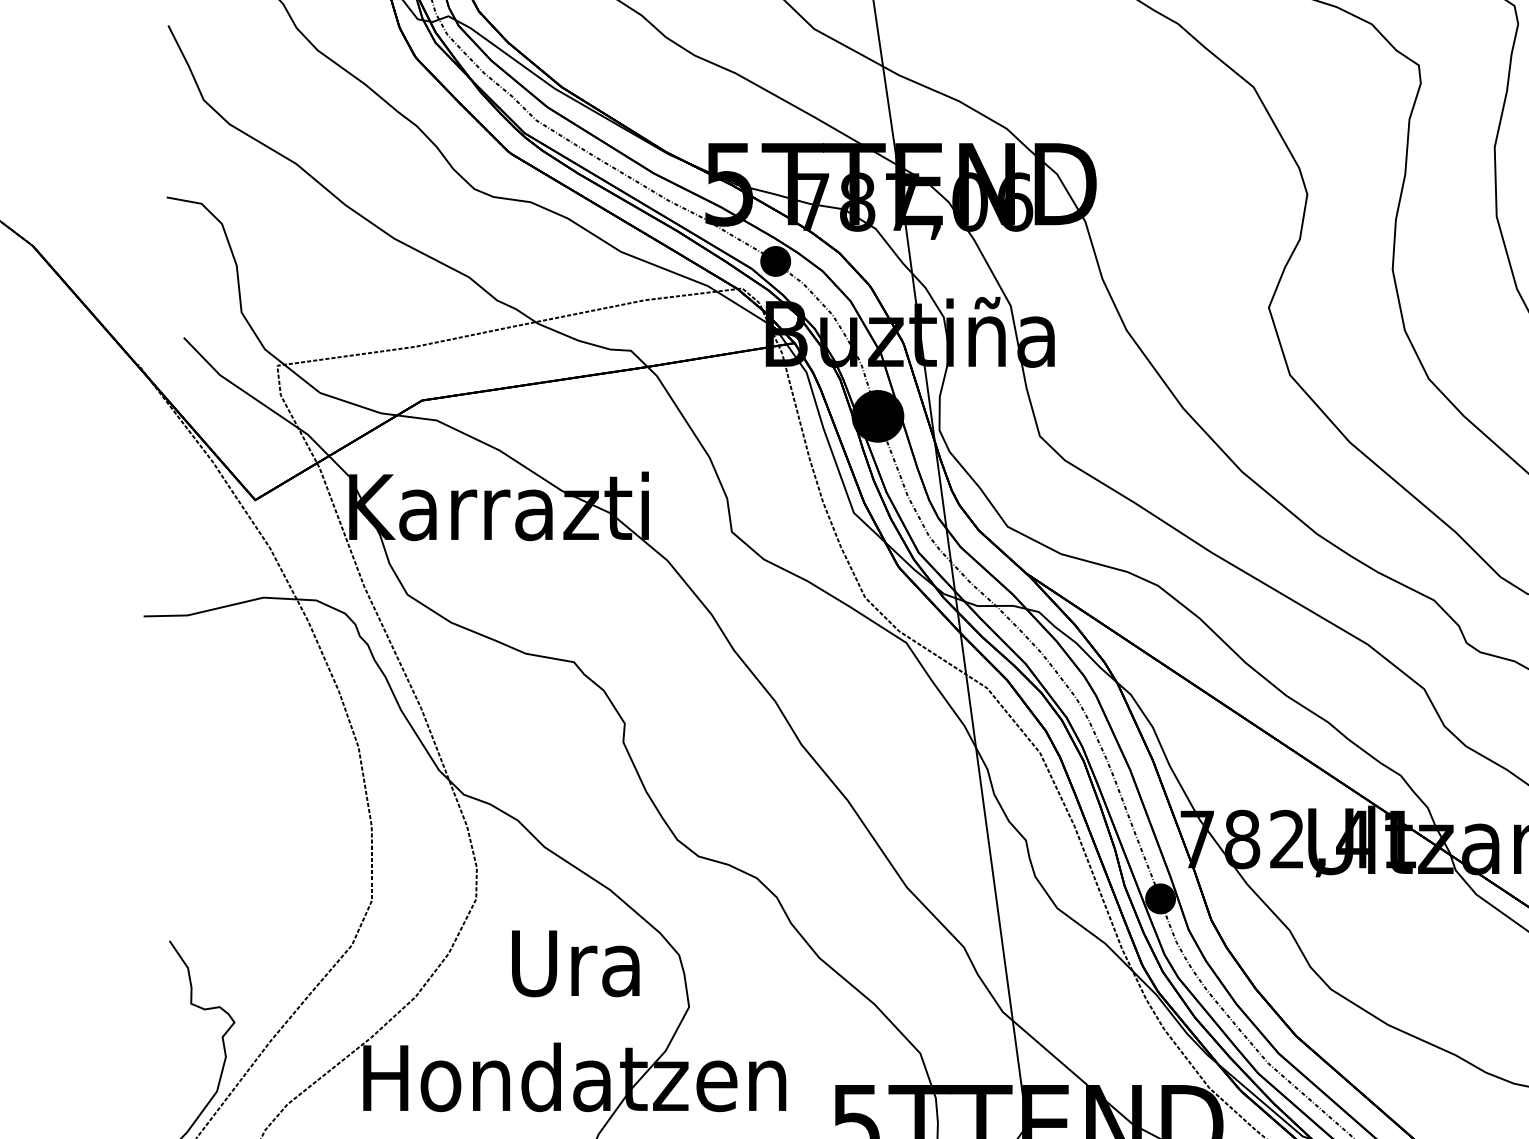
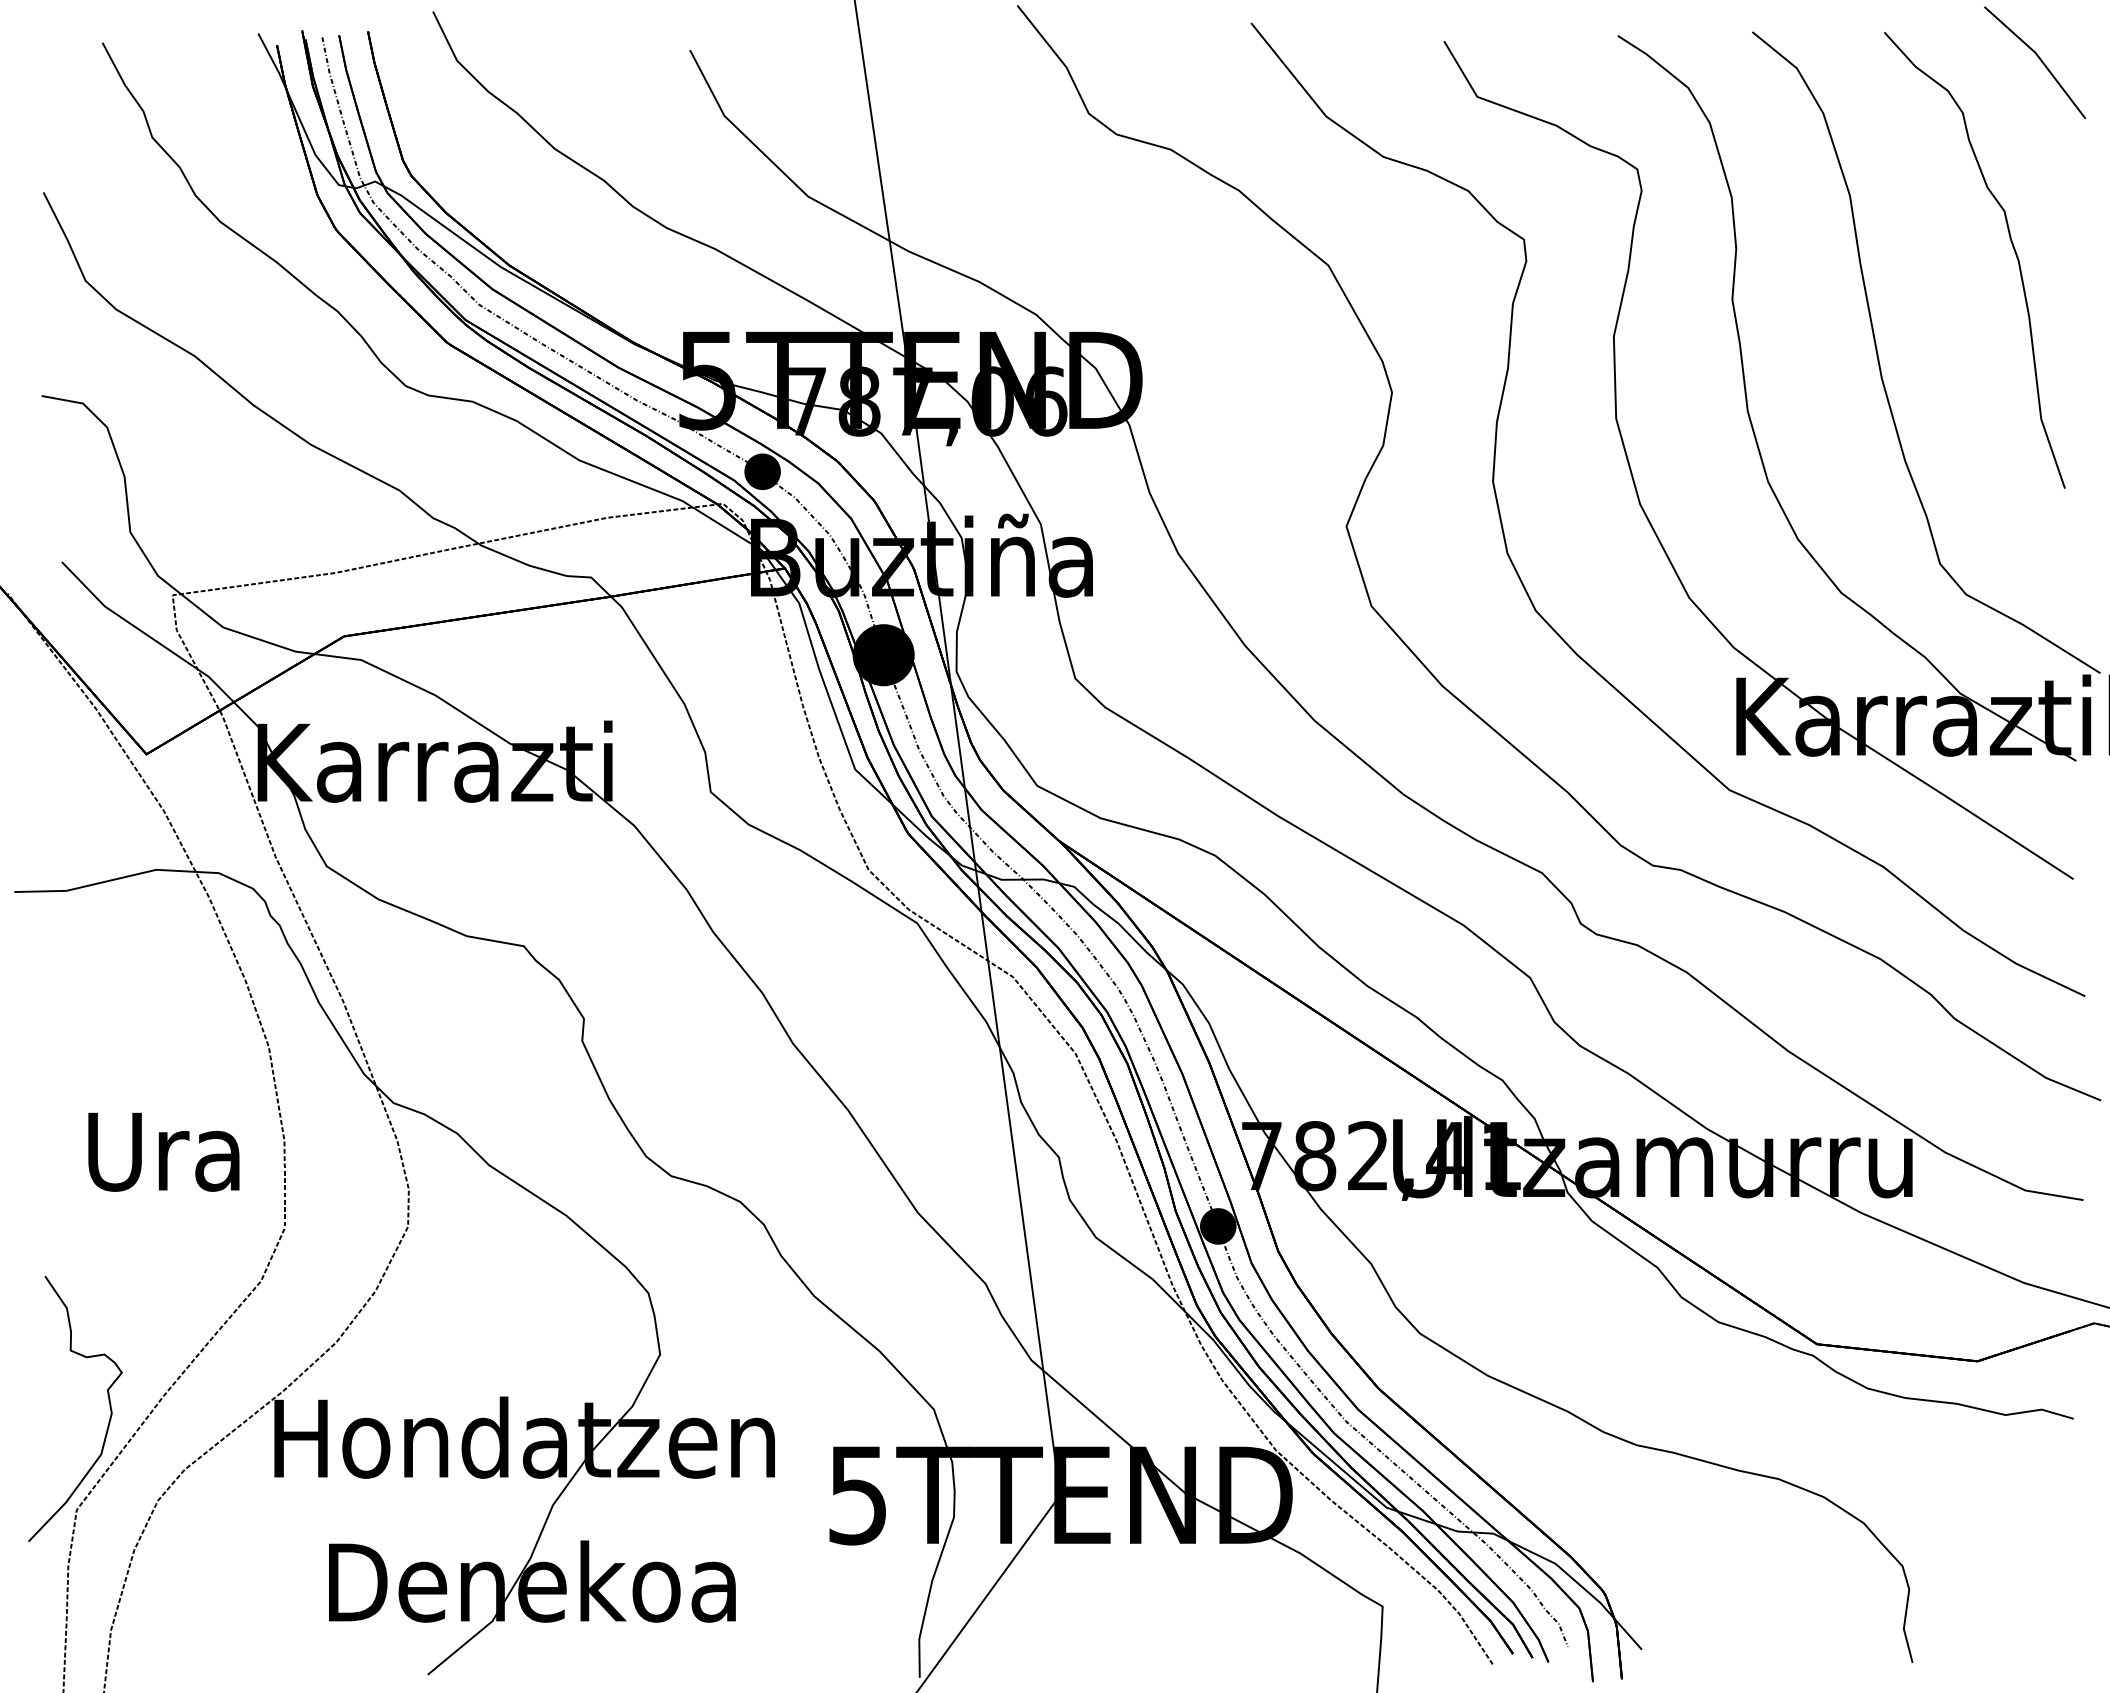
text: (575, 963) -> (163, 1151), moved

